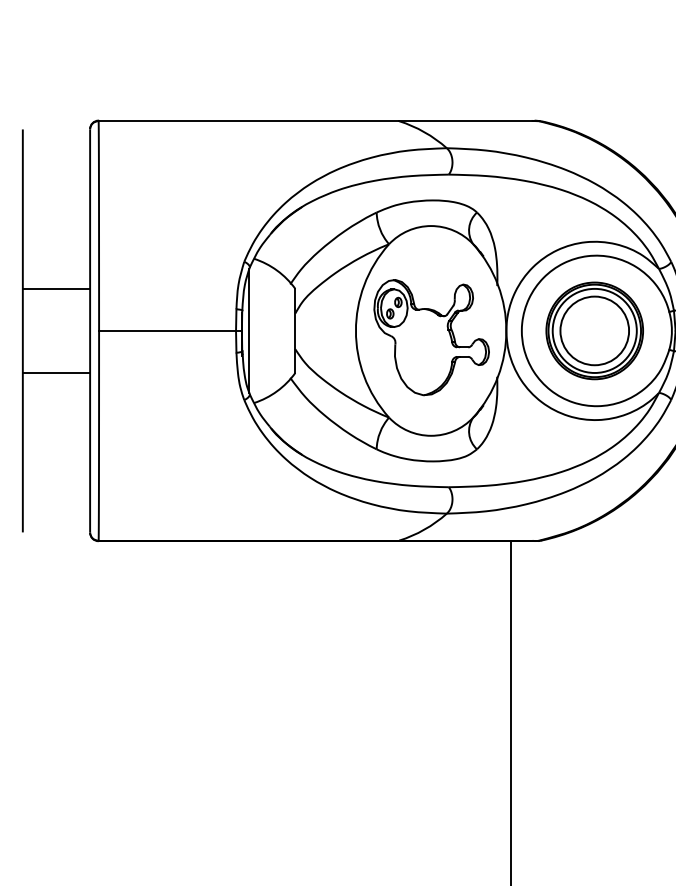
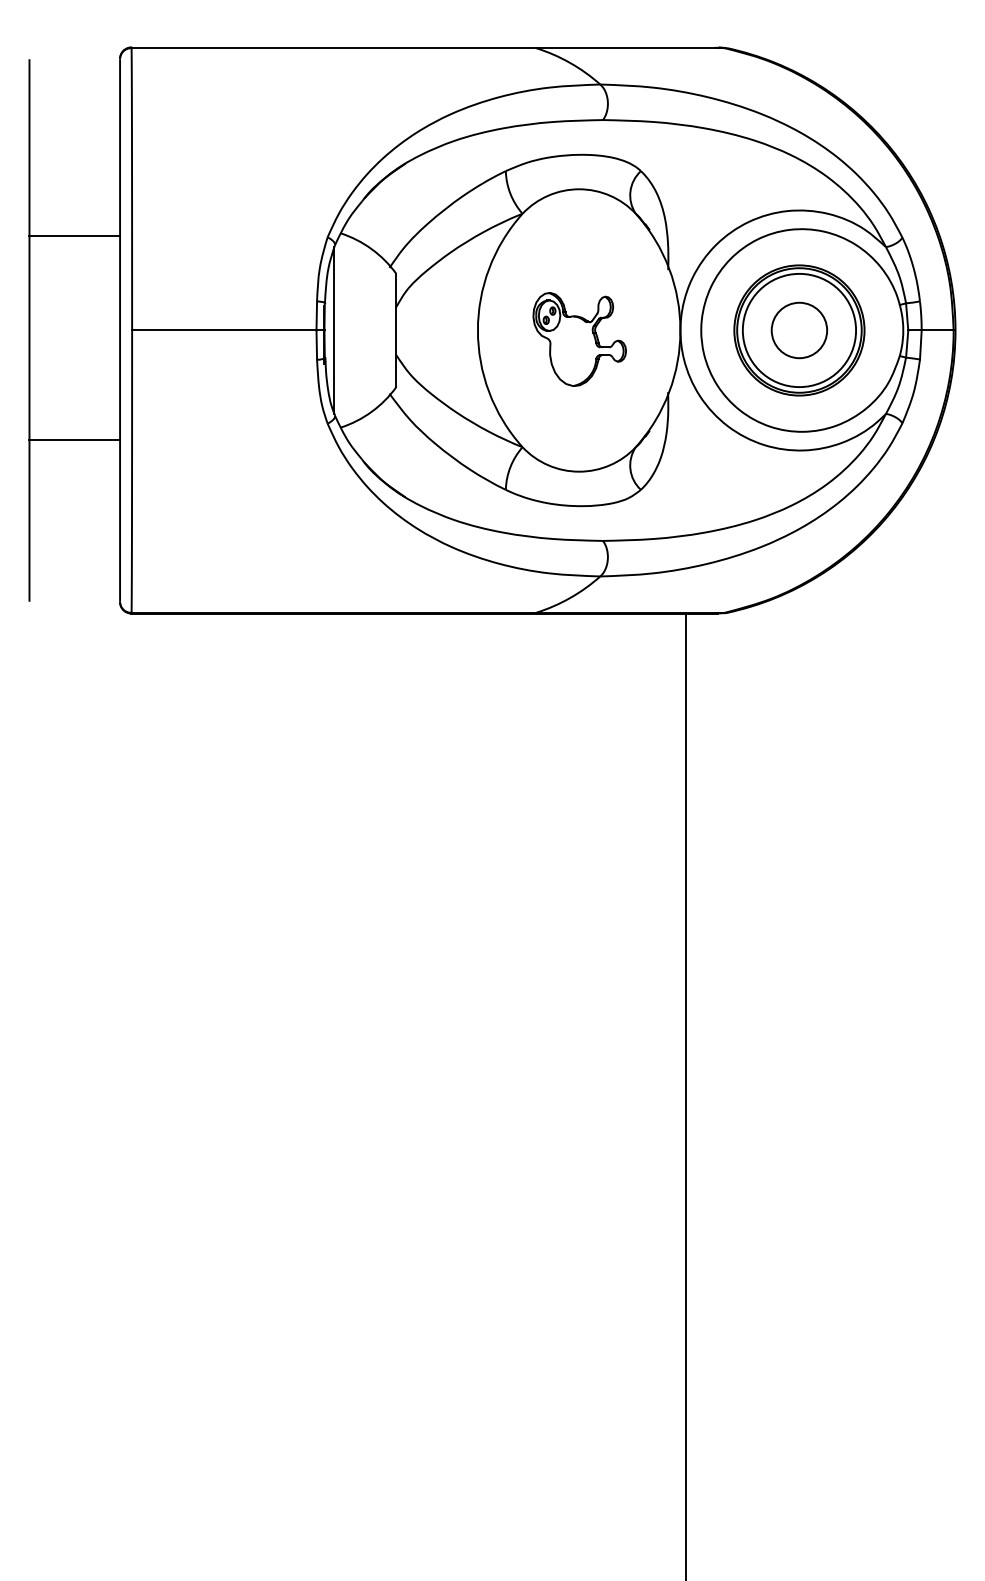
line: (56, 288) -> (74, 235), moved
circle: (594, 330) -> (799, 330), size x0.6
part: (431, 337) -> (579, 339), size x0.6
line: (56, 373) -> (74, 440), moved

